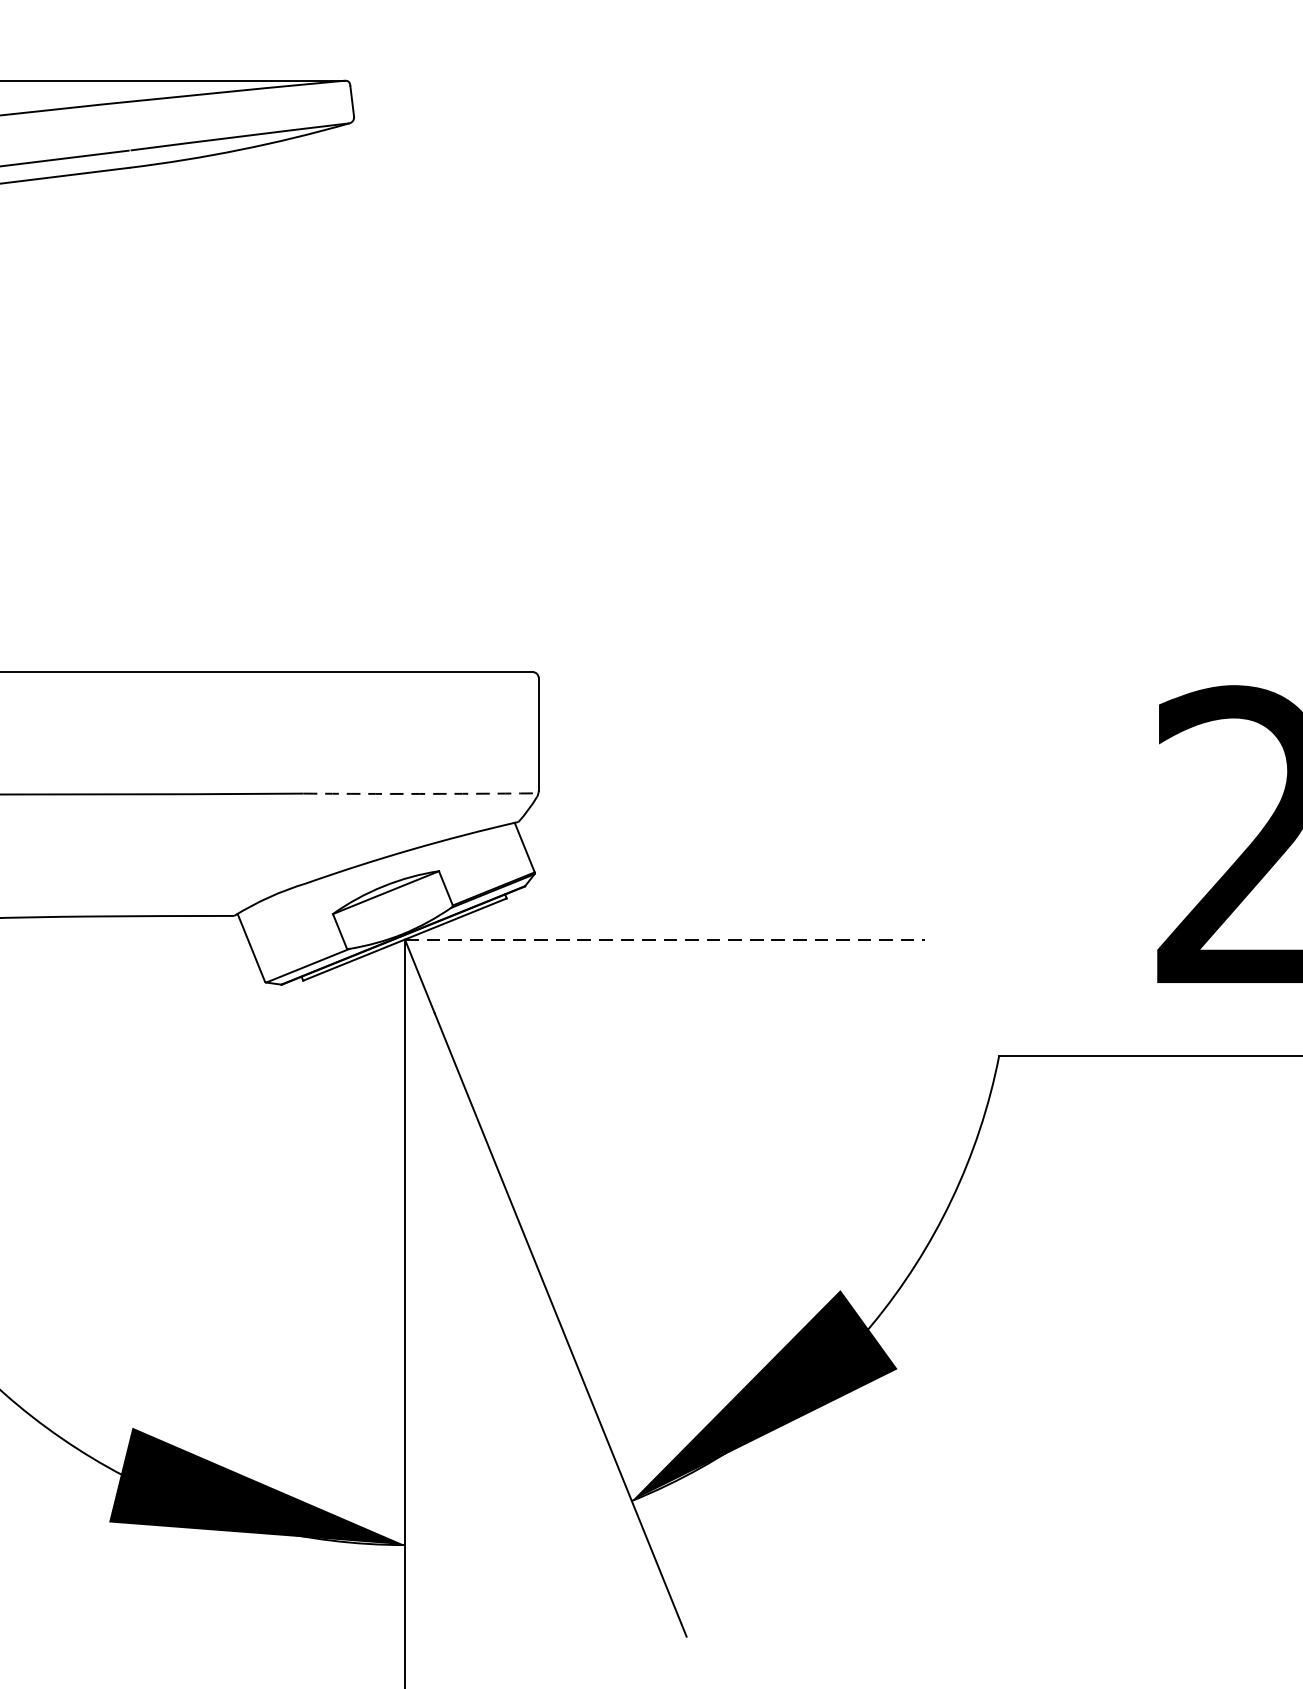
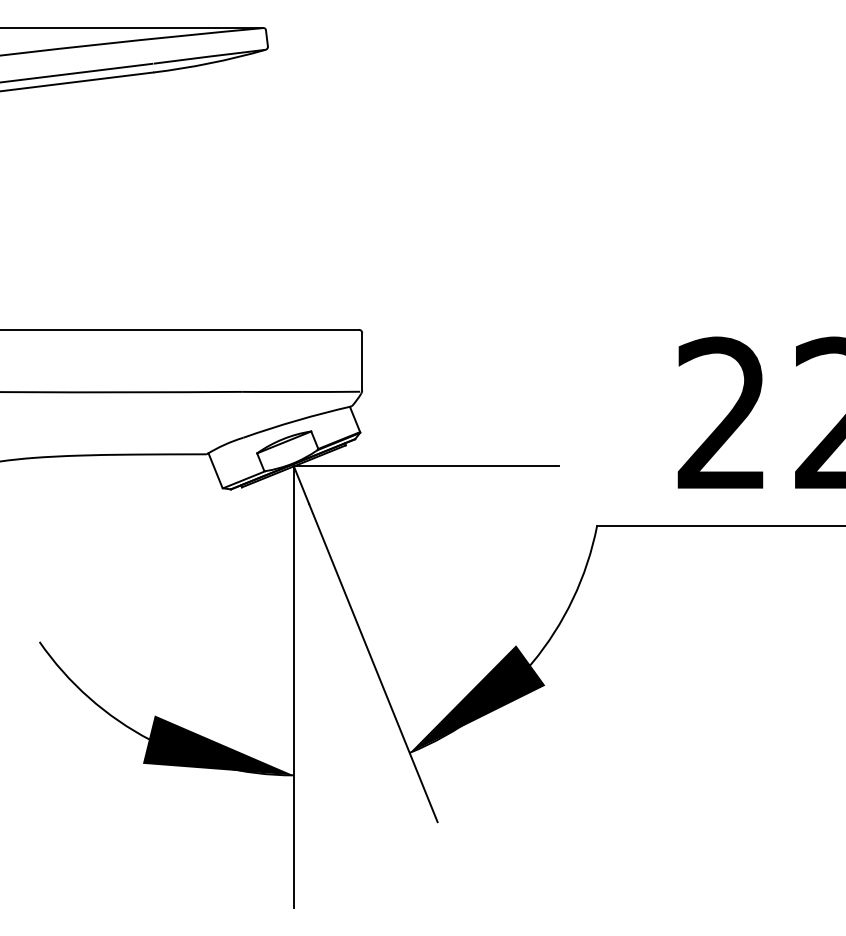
arc: (419, 794) -> (301, 392), dashed -> solid
line: (664, 939) -> (426, 466), dashed -> solid

